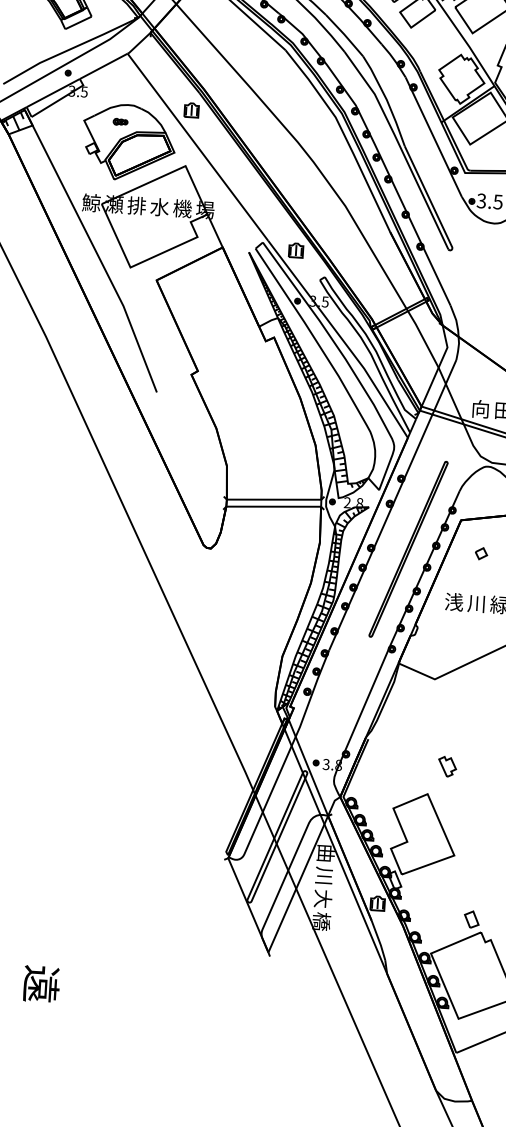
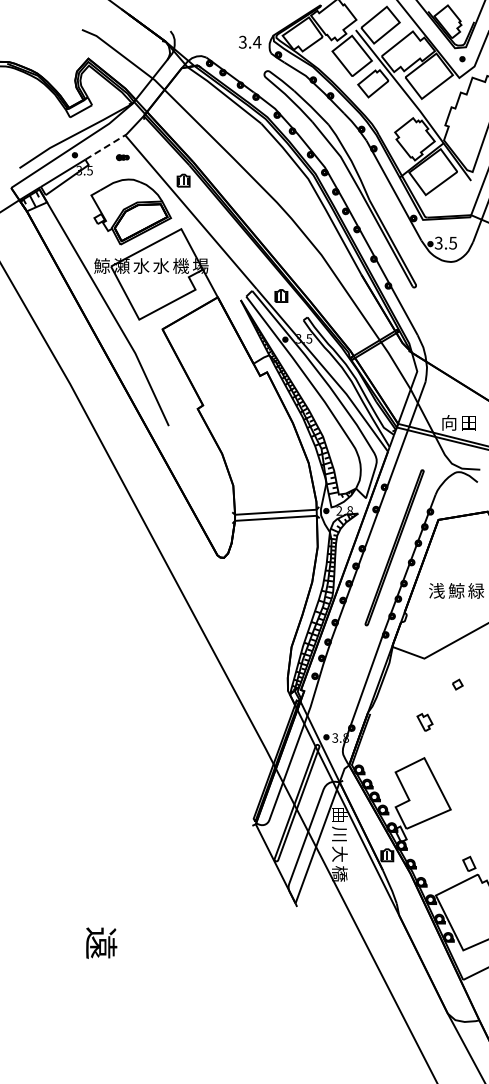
line: (103, 66) -> (105, 147), solid -> dashed
part: (120, 121) -> (122, 157), moved
text: (136, 205) -> (141, 265), 排 -> 水
part: (481, 553) -> (457, 684), moved
text: (476, 603) -> (456, 590), 川 -> 鯨
part: (446, 766) -> (424, 722), moved

